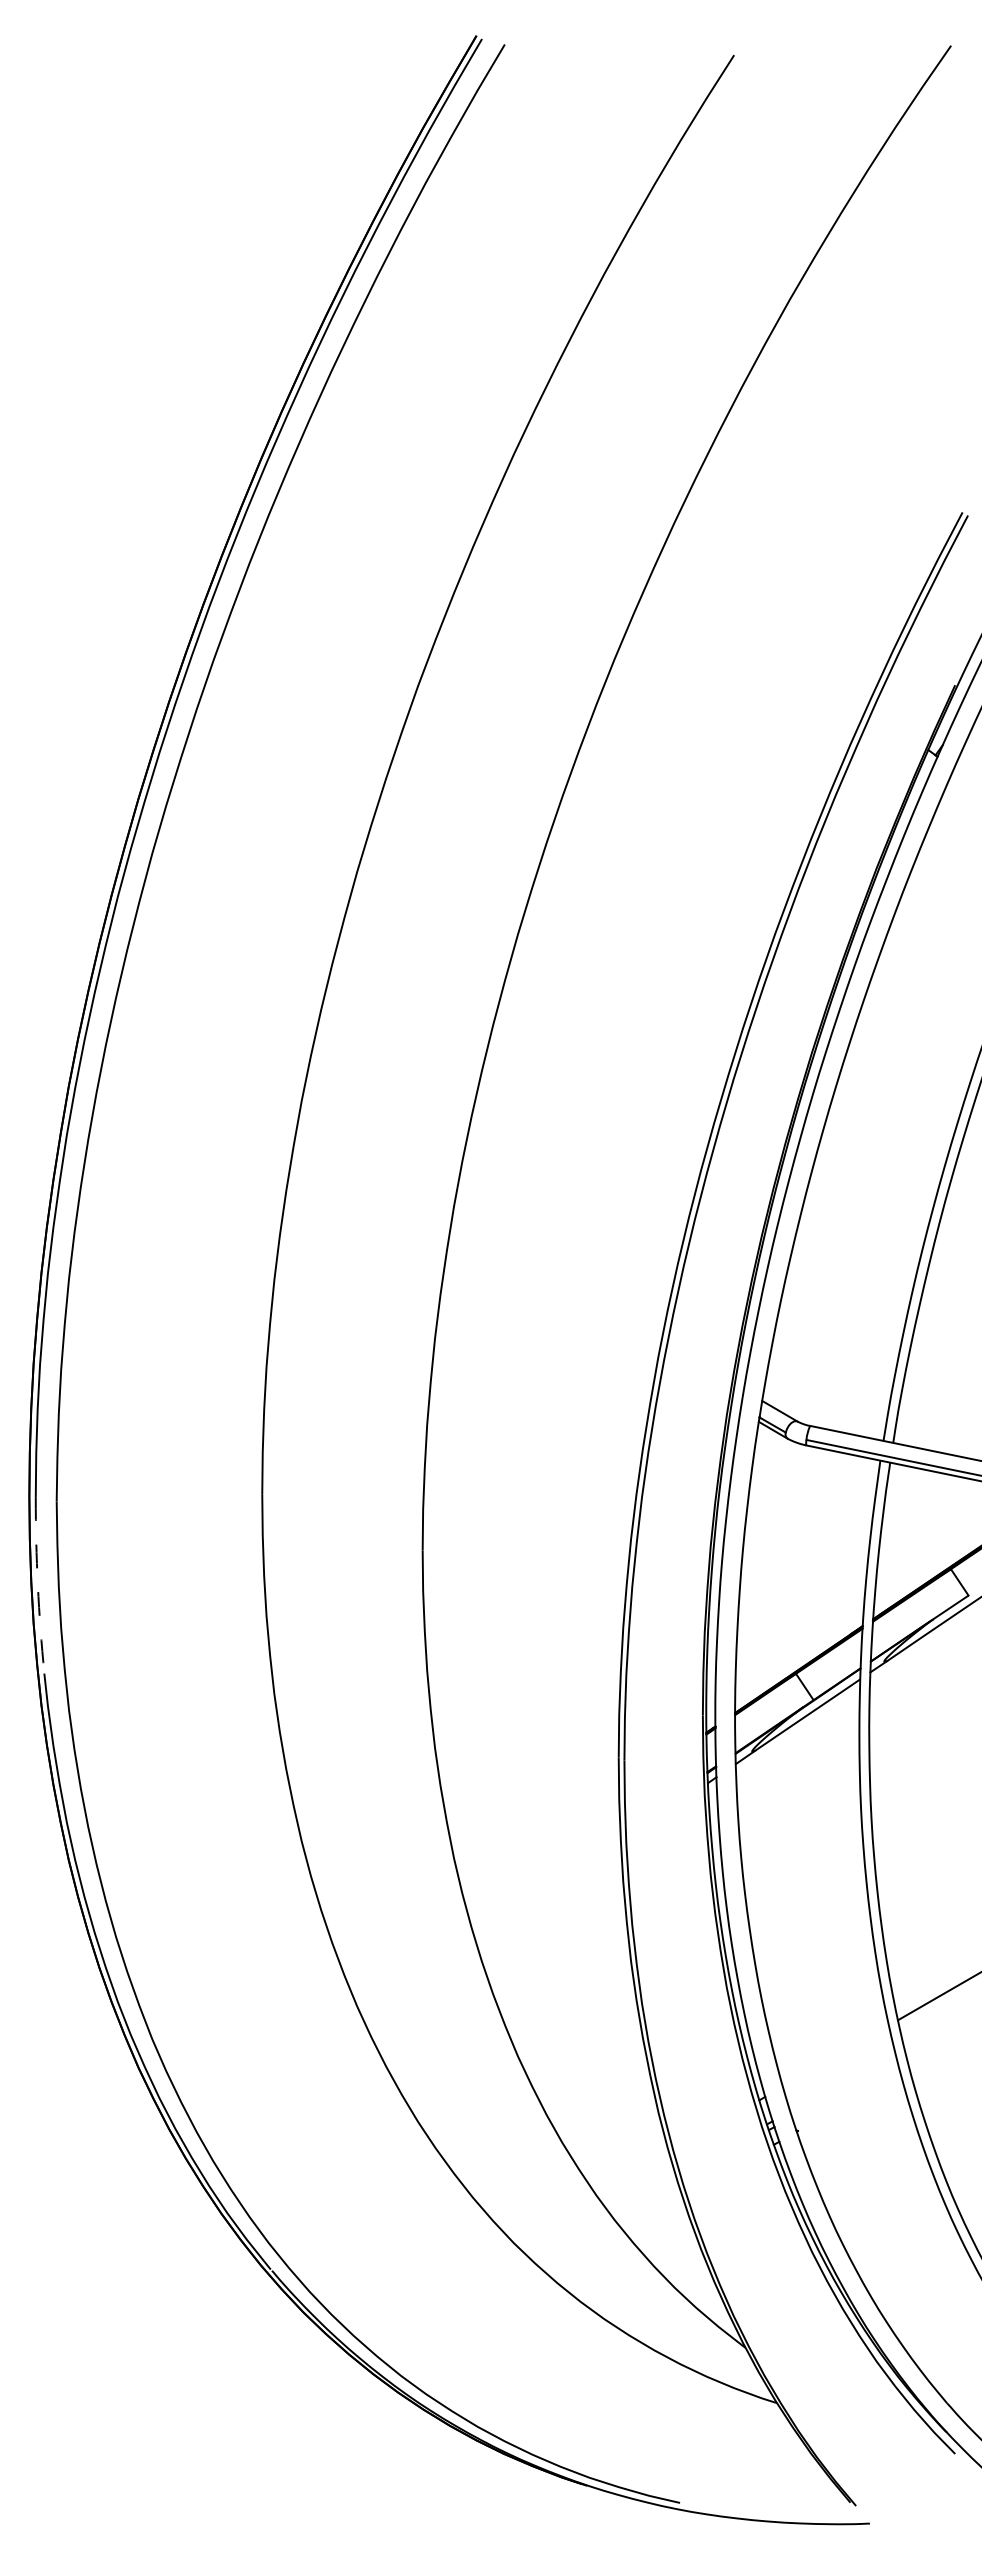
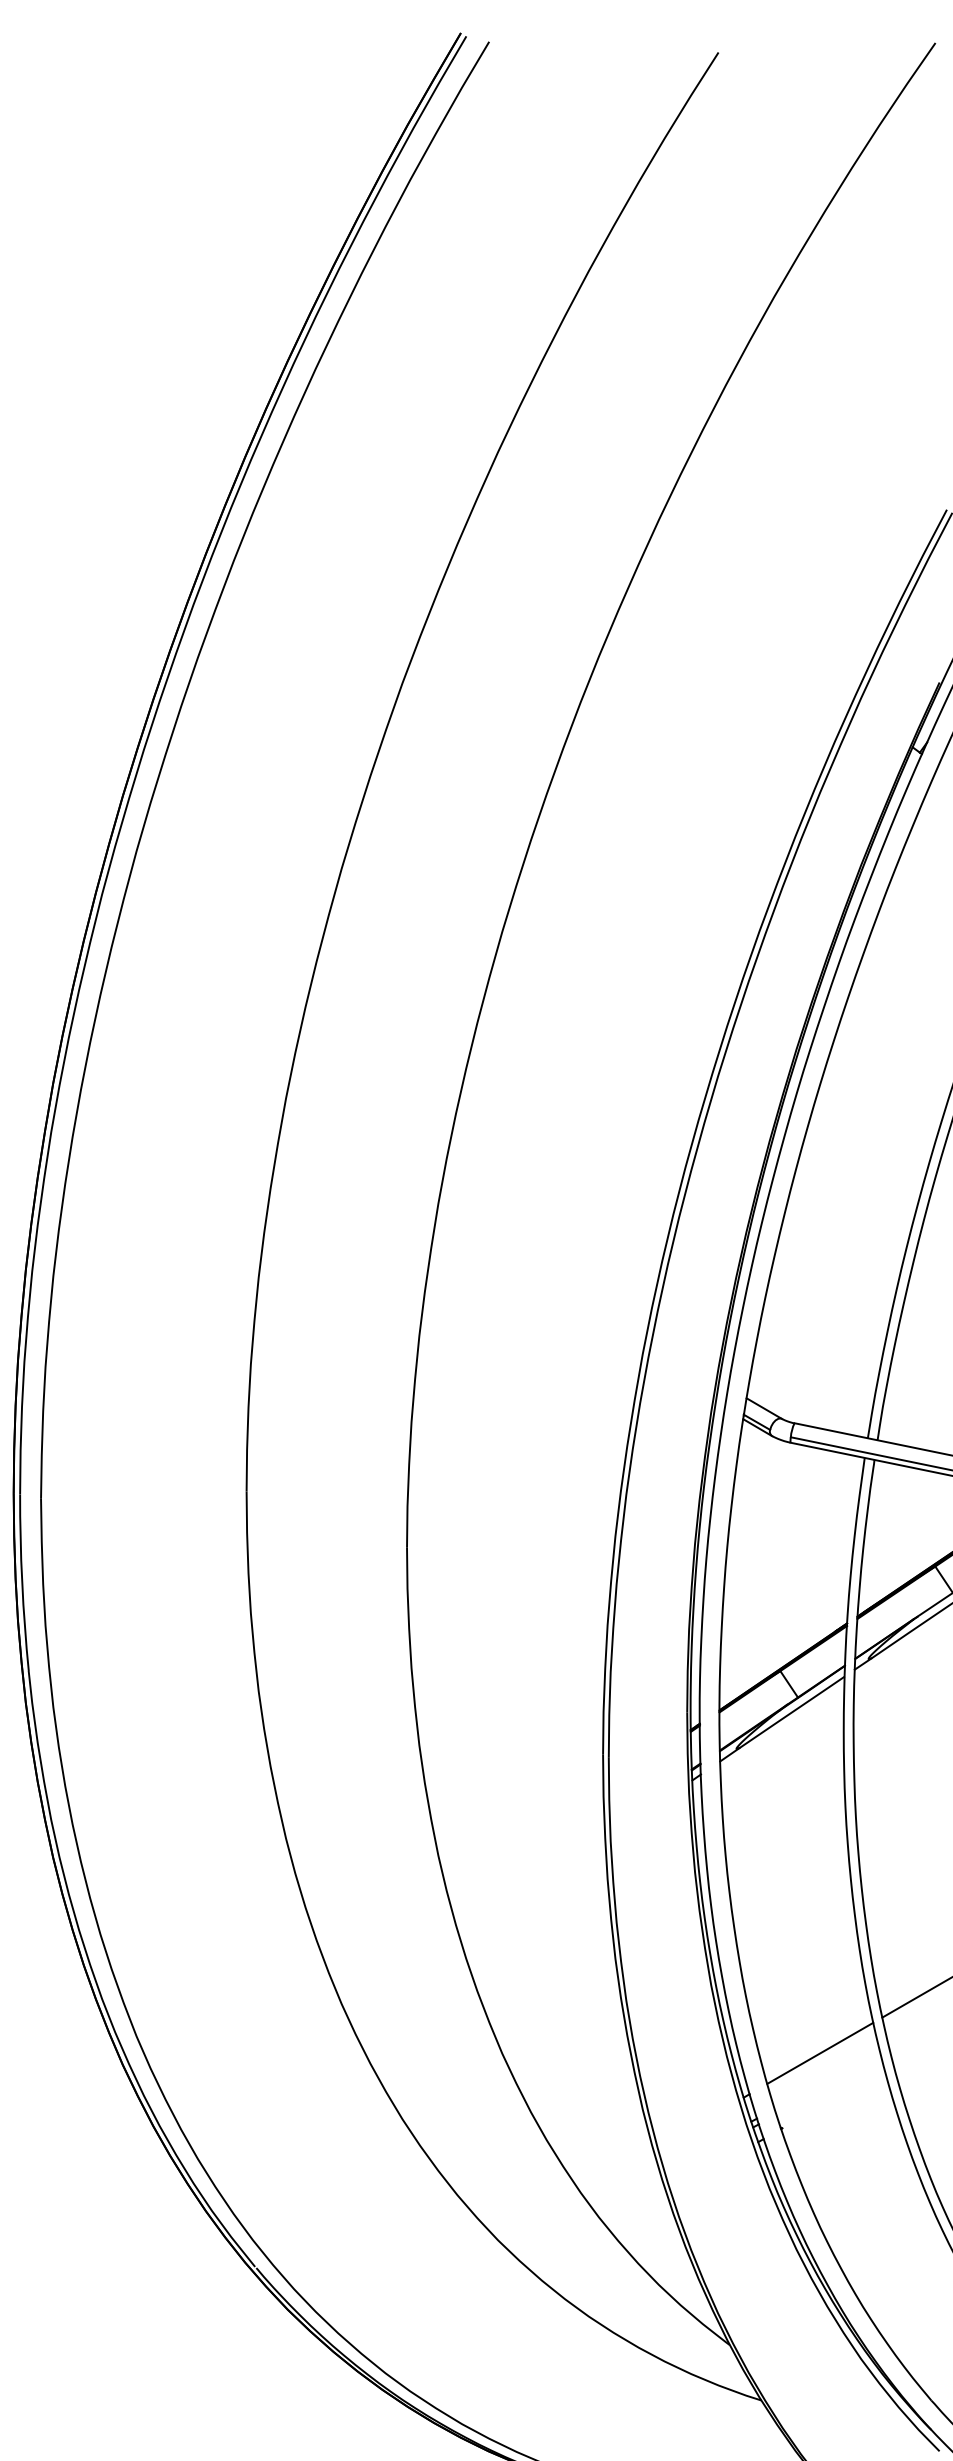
arc: (37, 1585) -> (21, 1582), dashed -> solid
line: (835, 2055) -> (819, 2052), added

